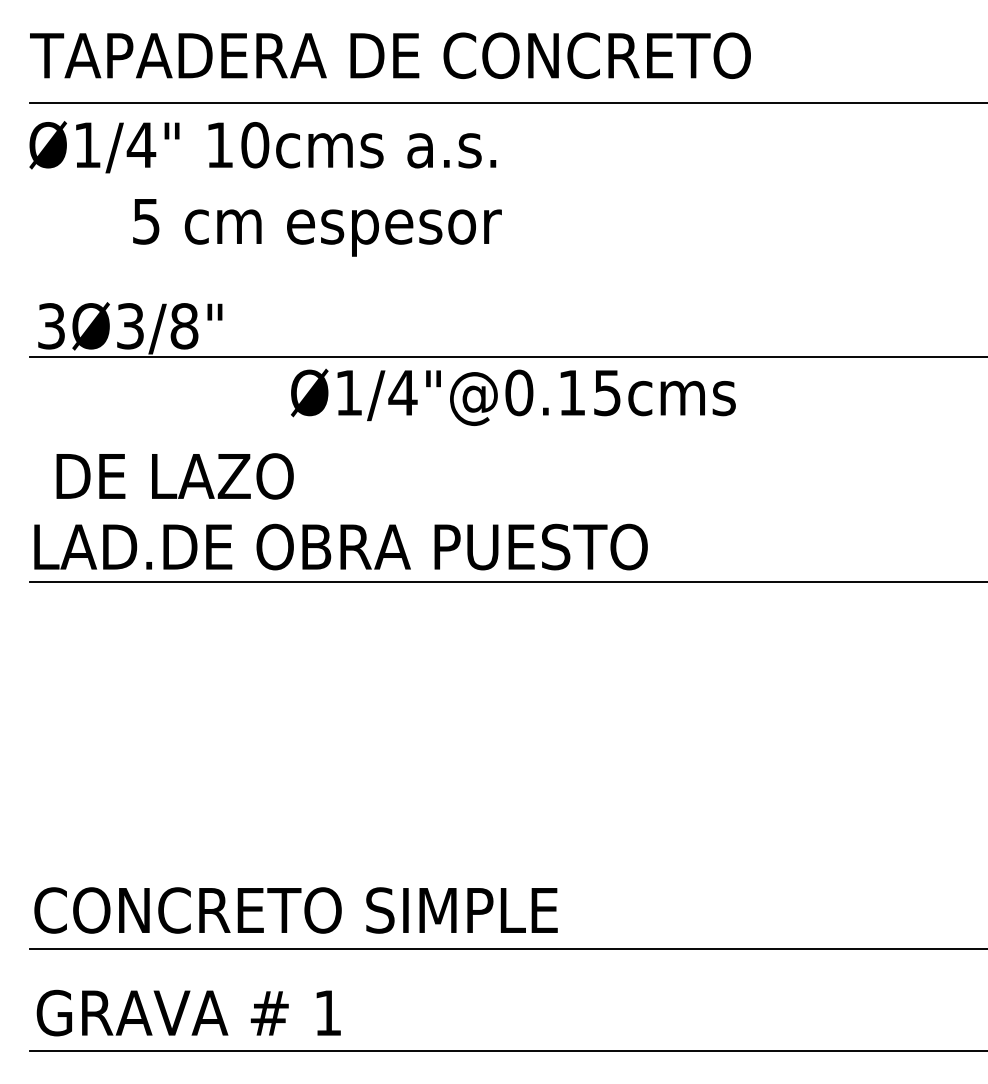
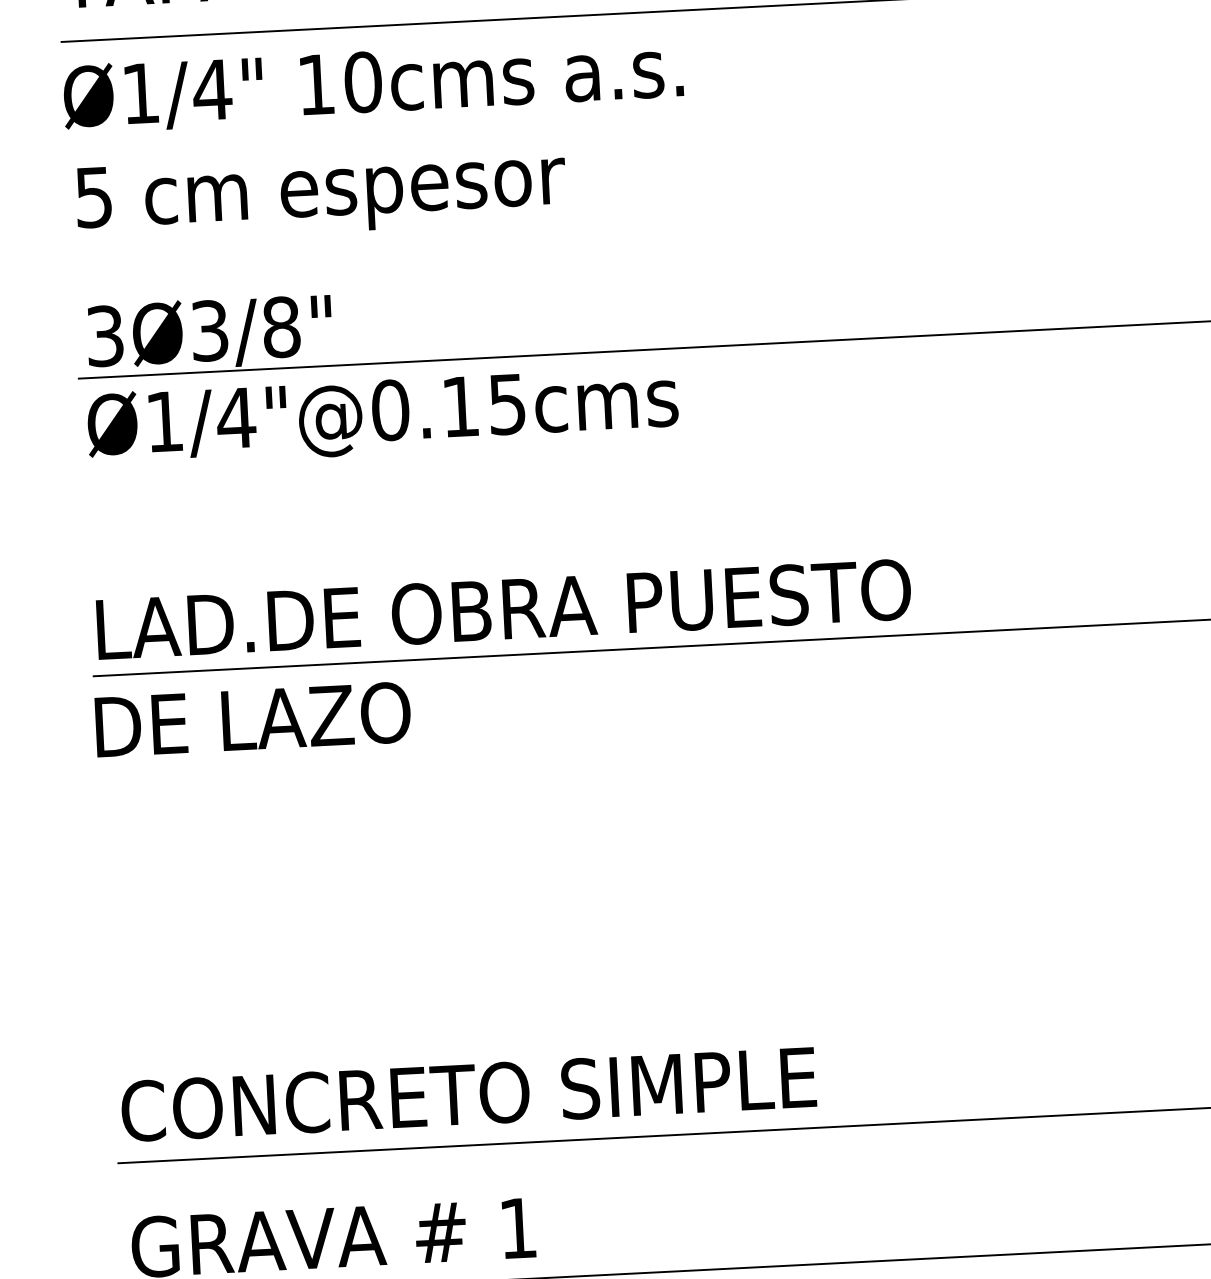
text: (317, 227) -> (321, 193), moved
text: (513, 396) -> (383, 415), moved
text: (174, 476) -> (252, 719), moved

